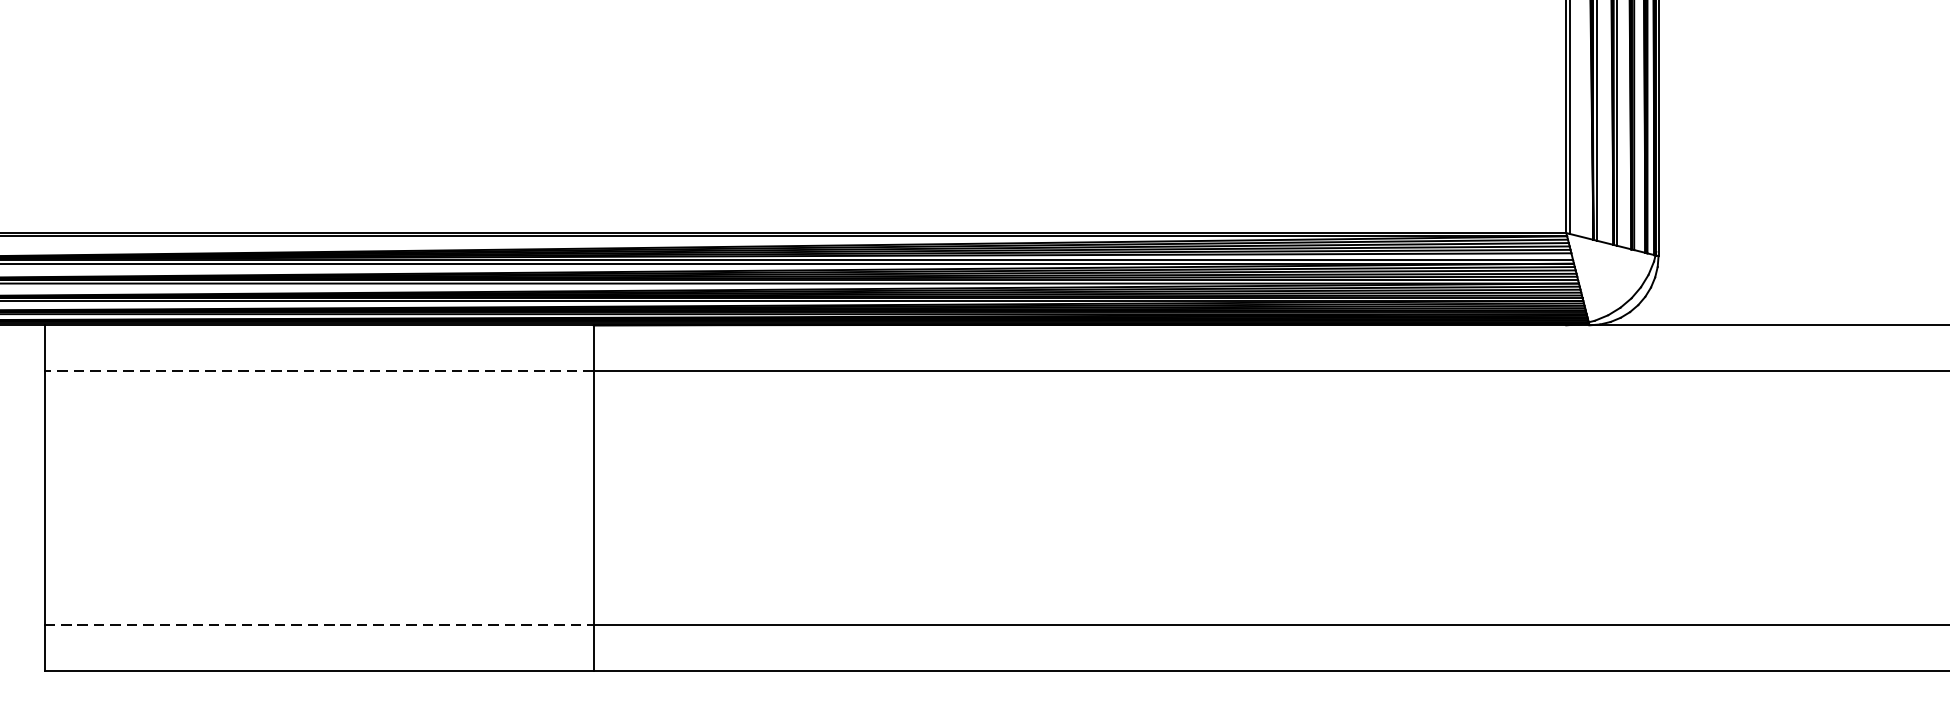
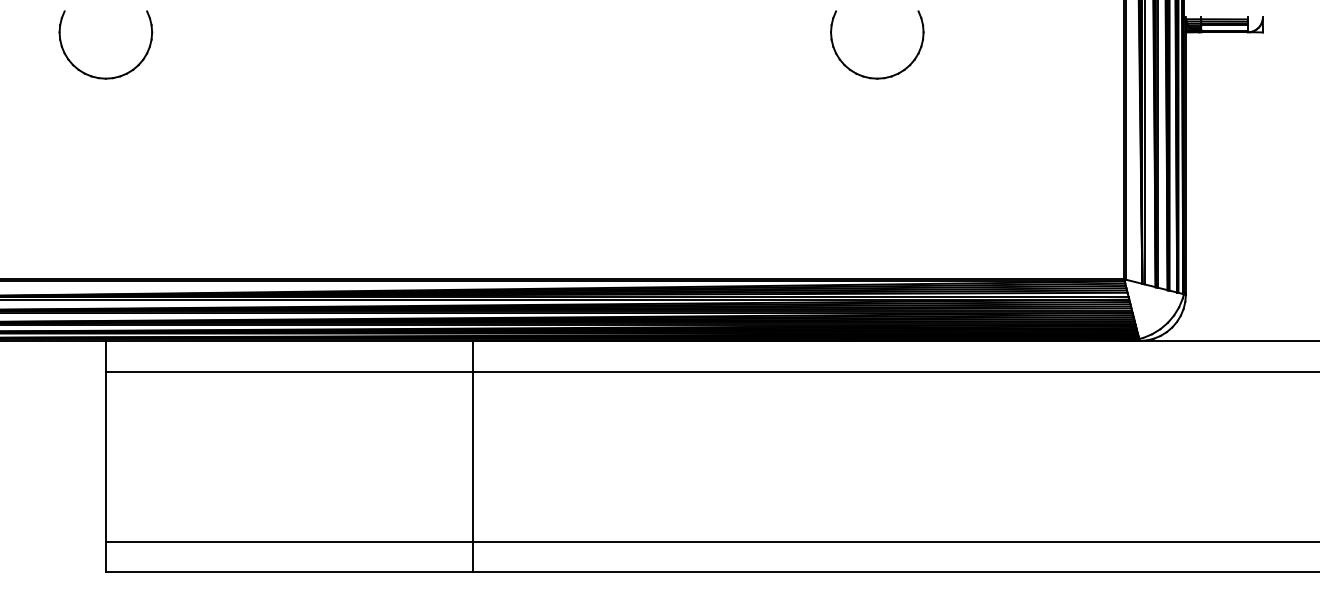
line: (318, 370) -> (289, 371), dashed -> solid
line: (318, 624) -> (289, 541), dashed -> solid

